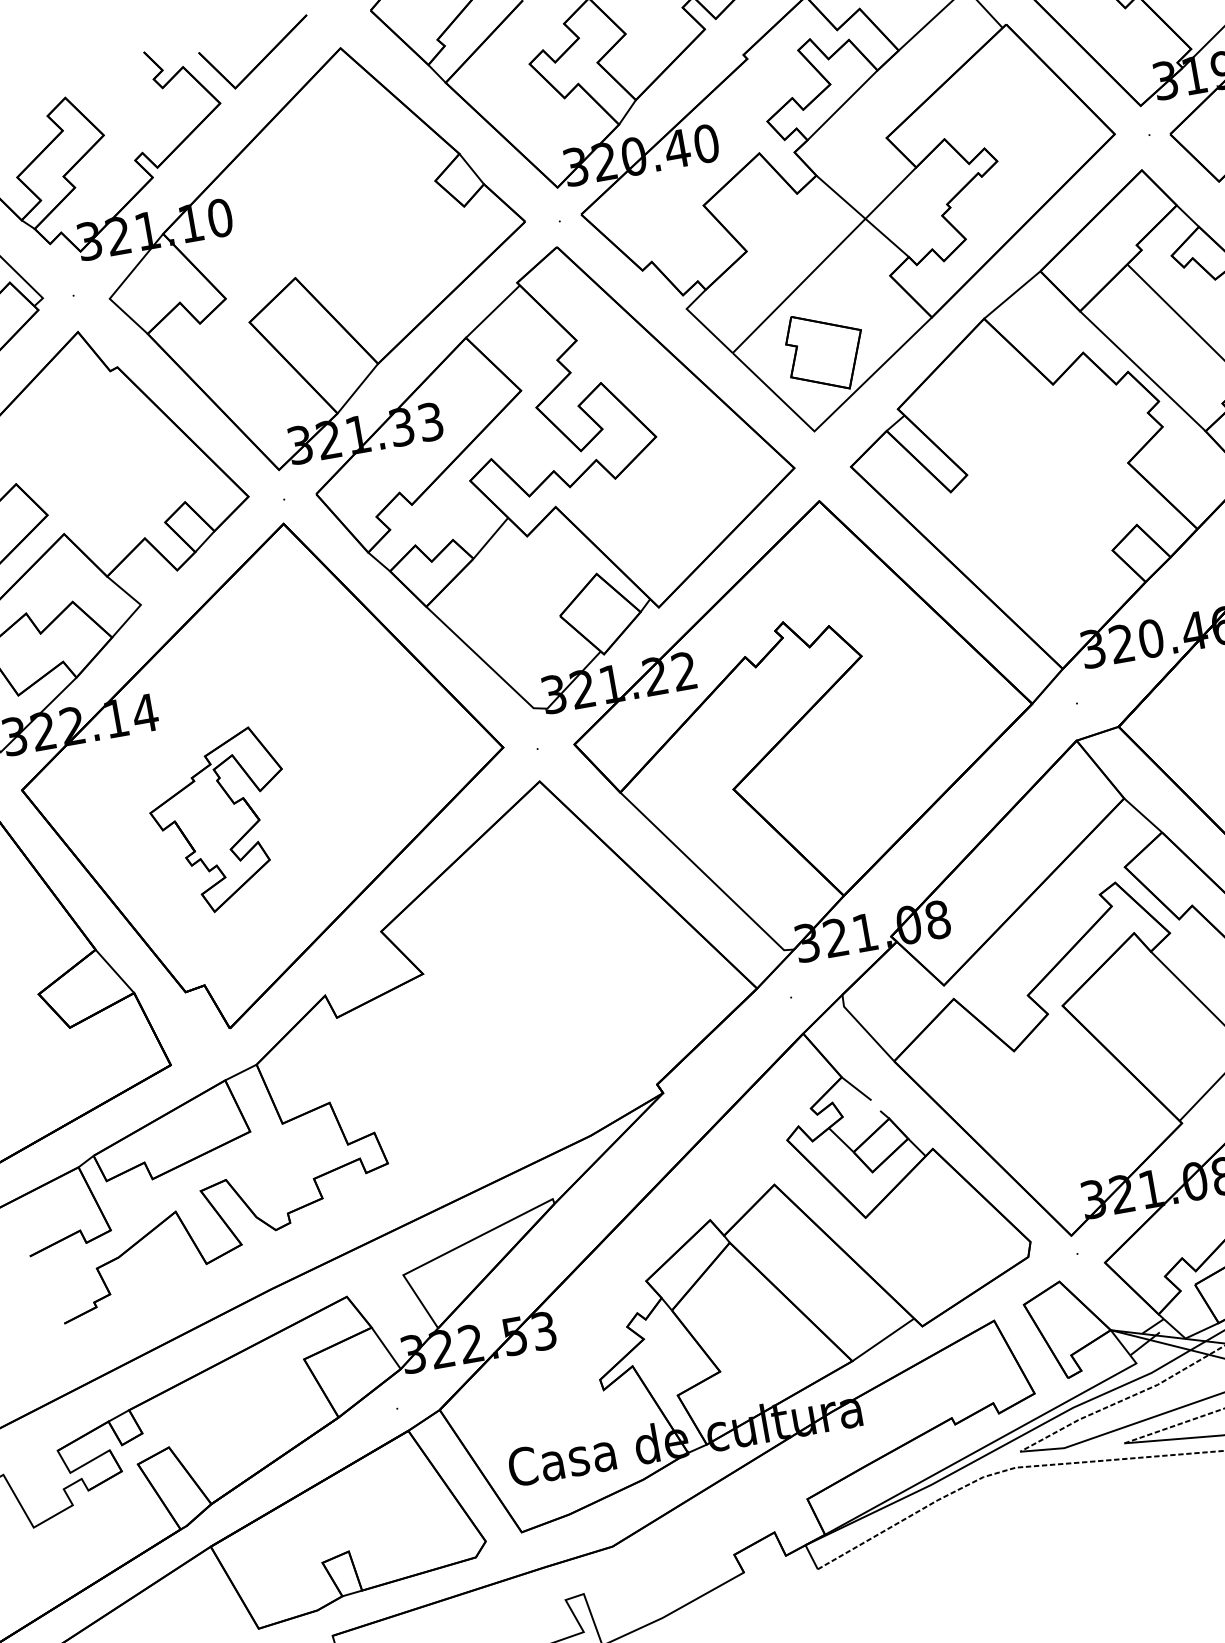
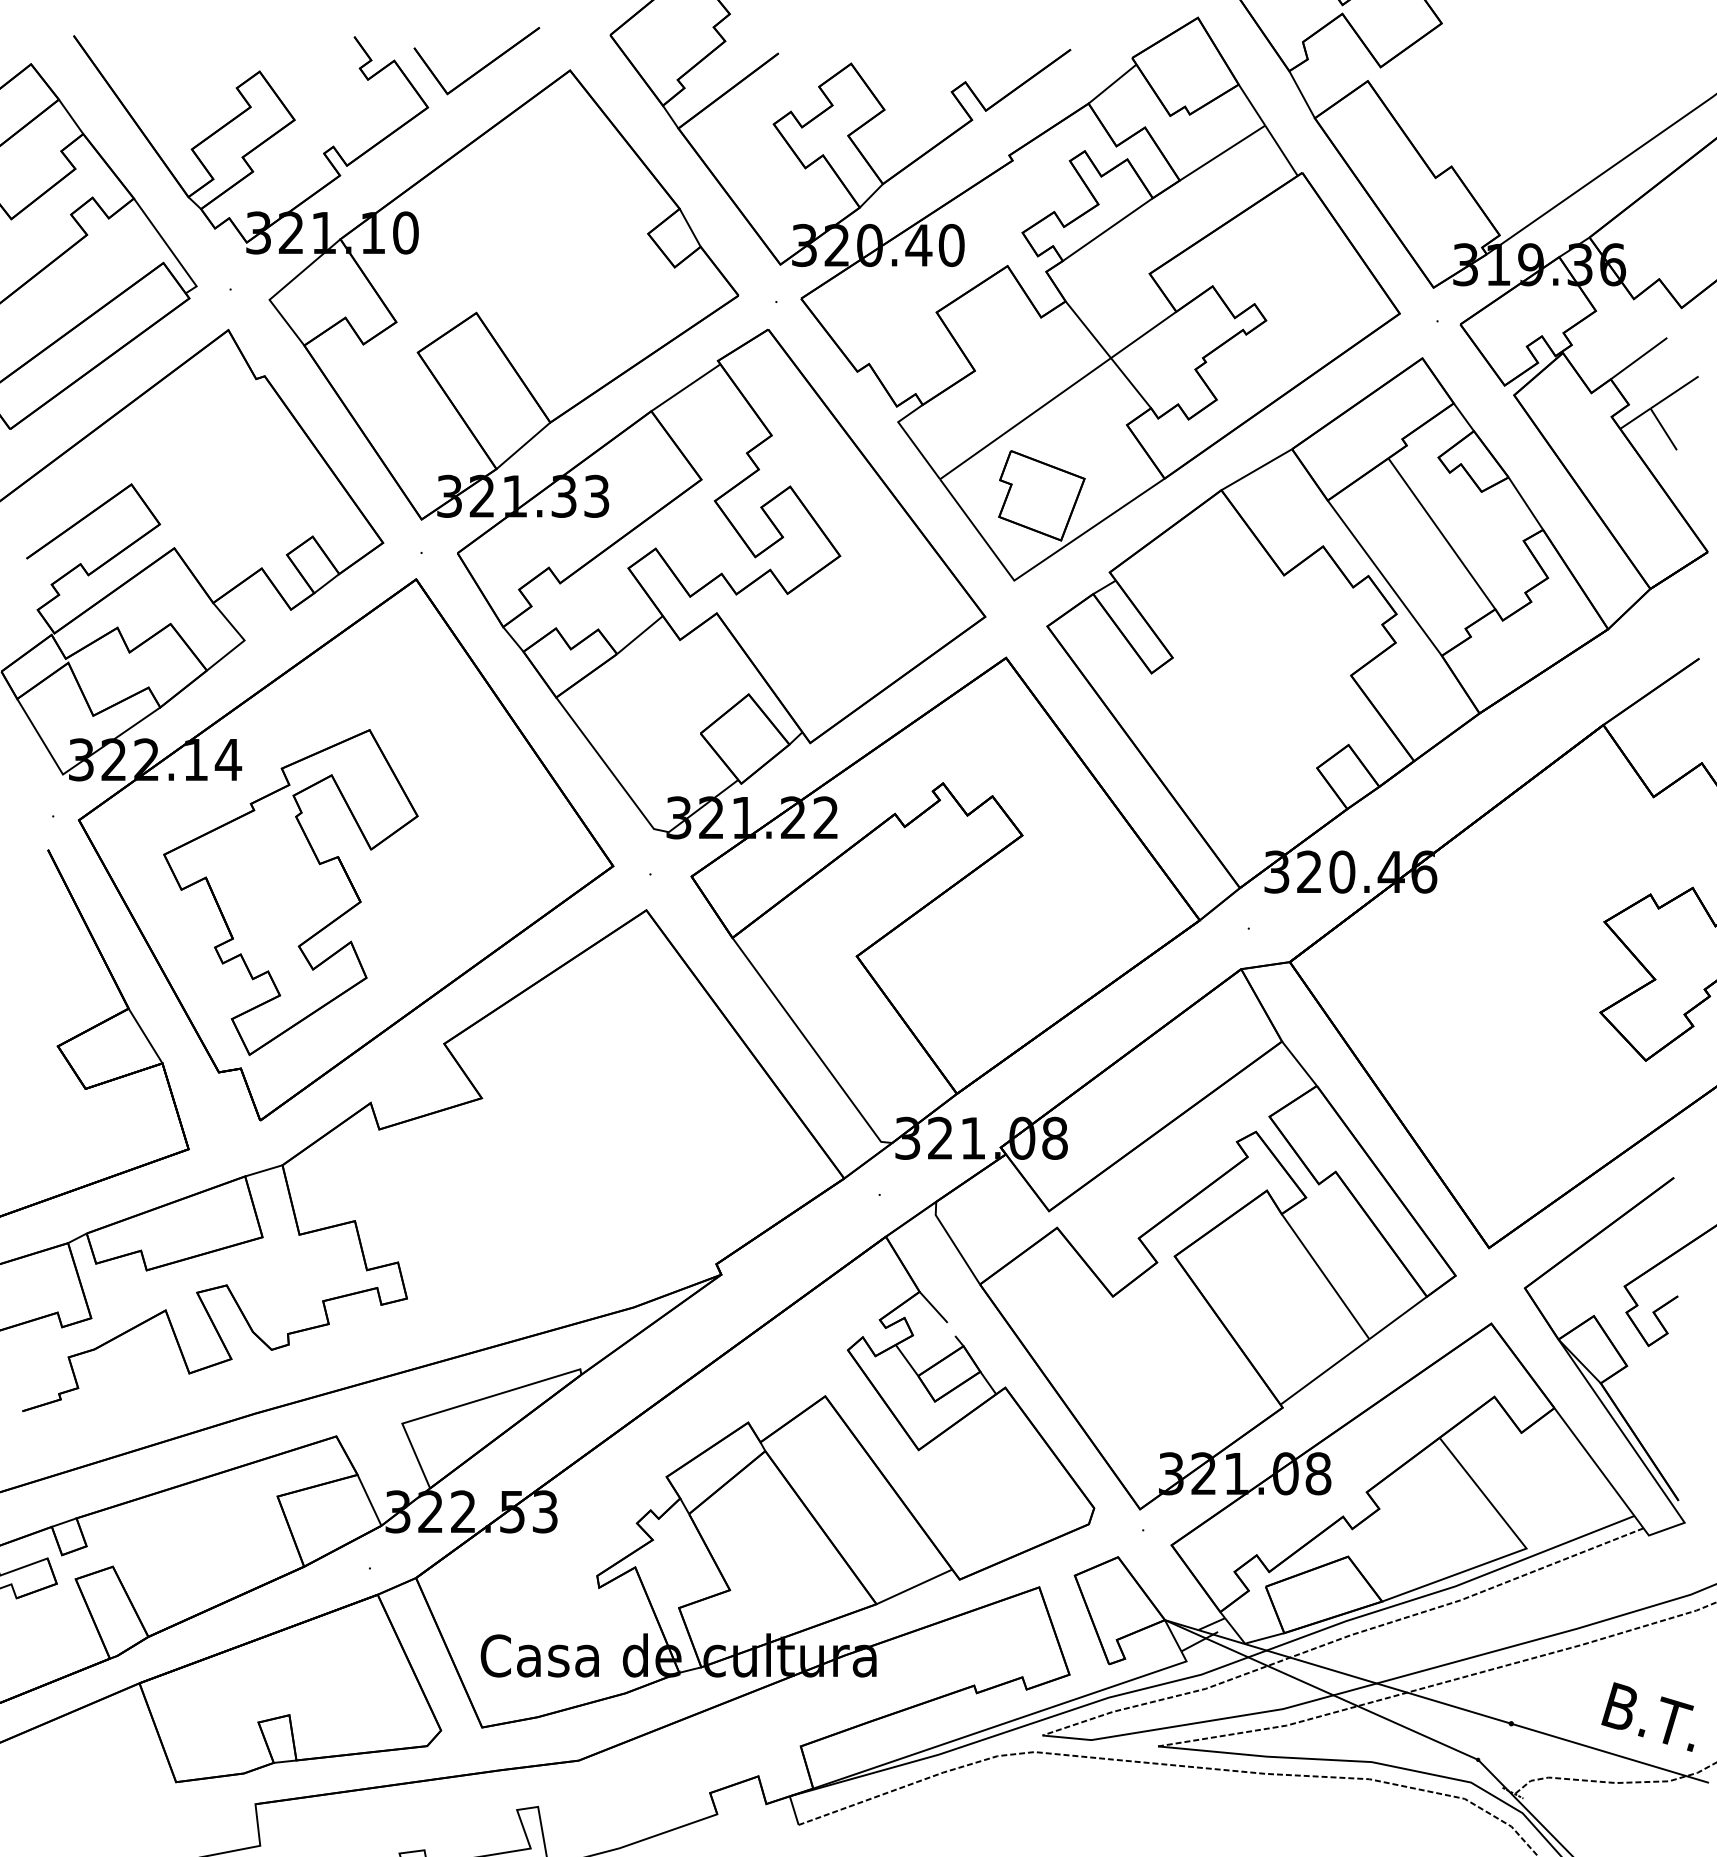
part: (221, 821) -> (290, 892), size x1.67

